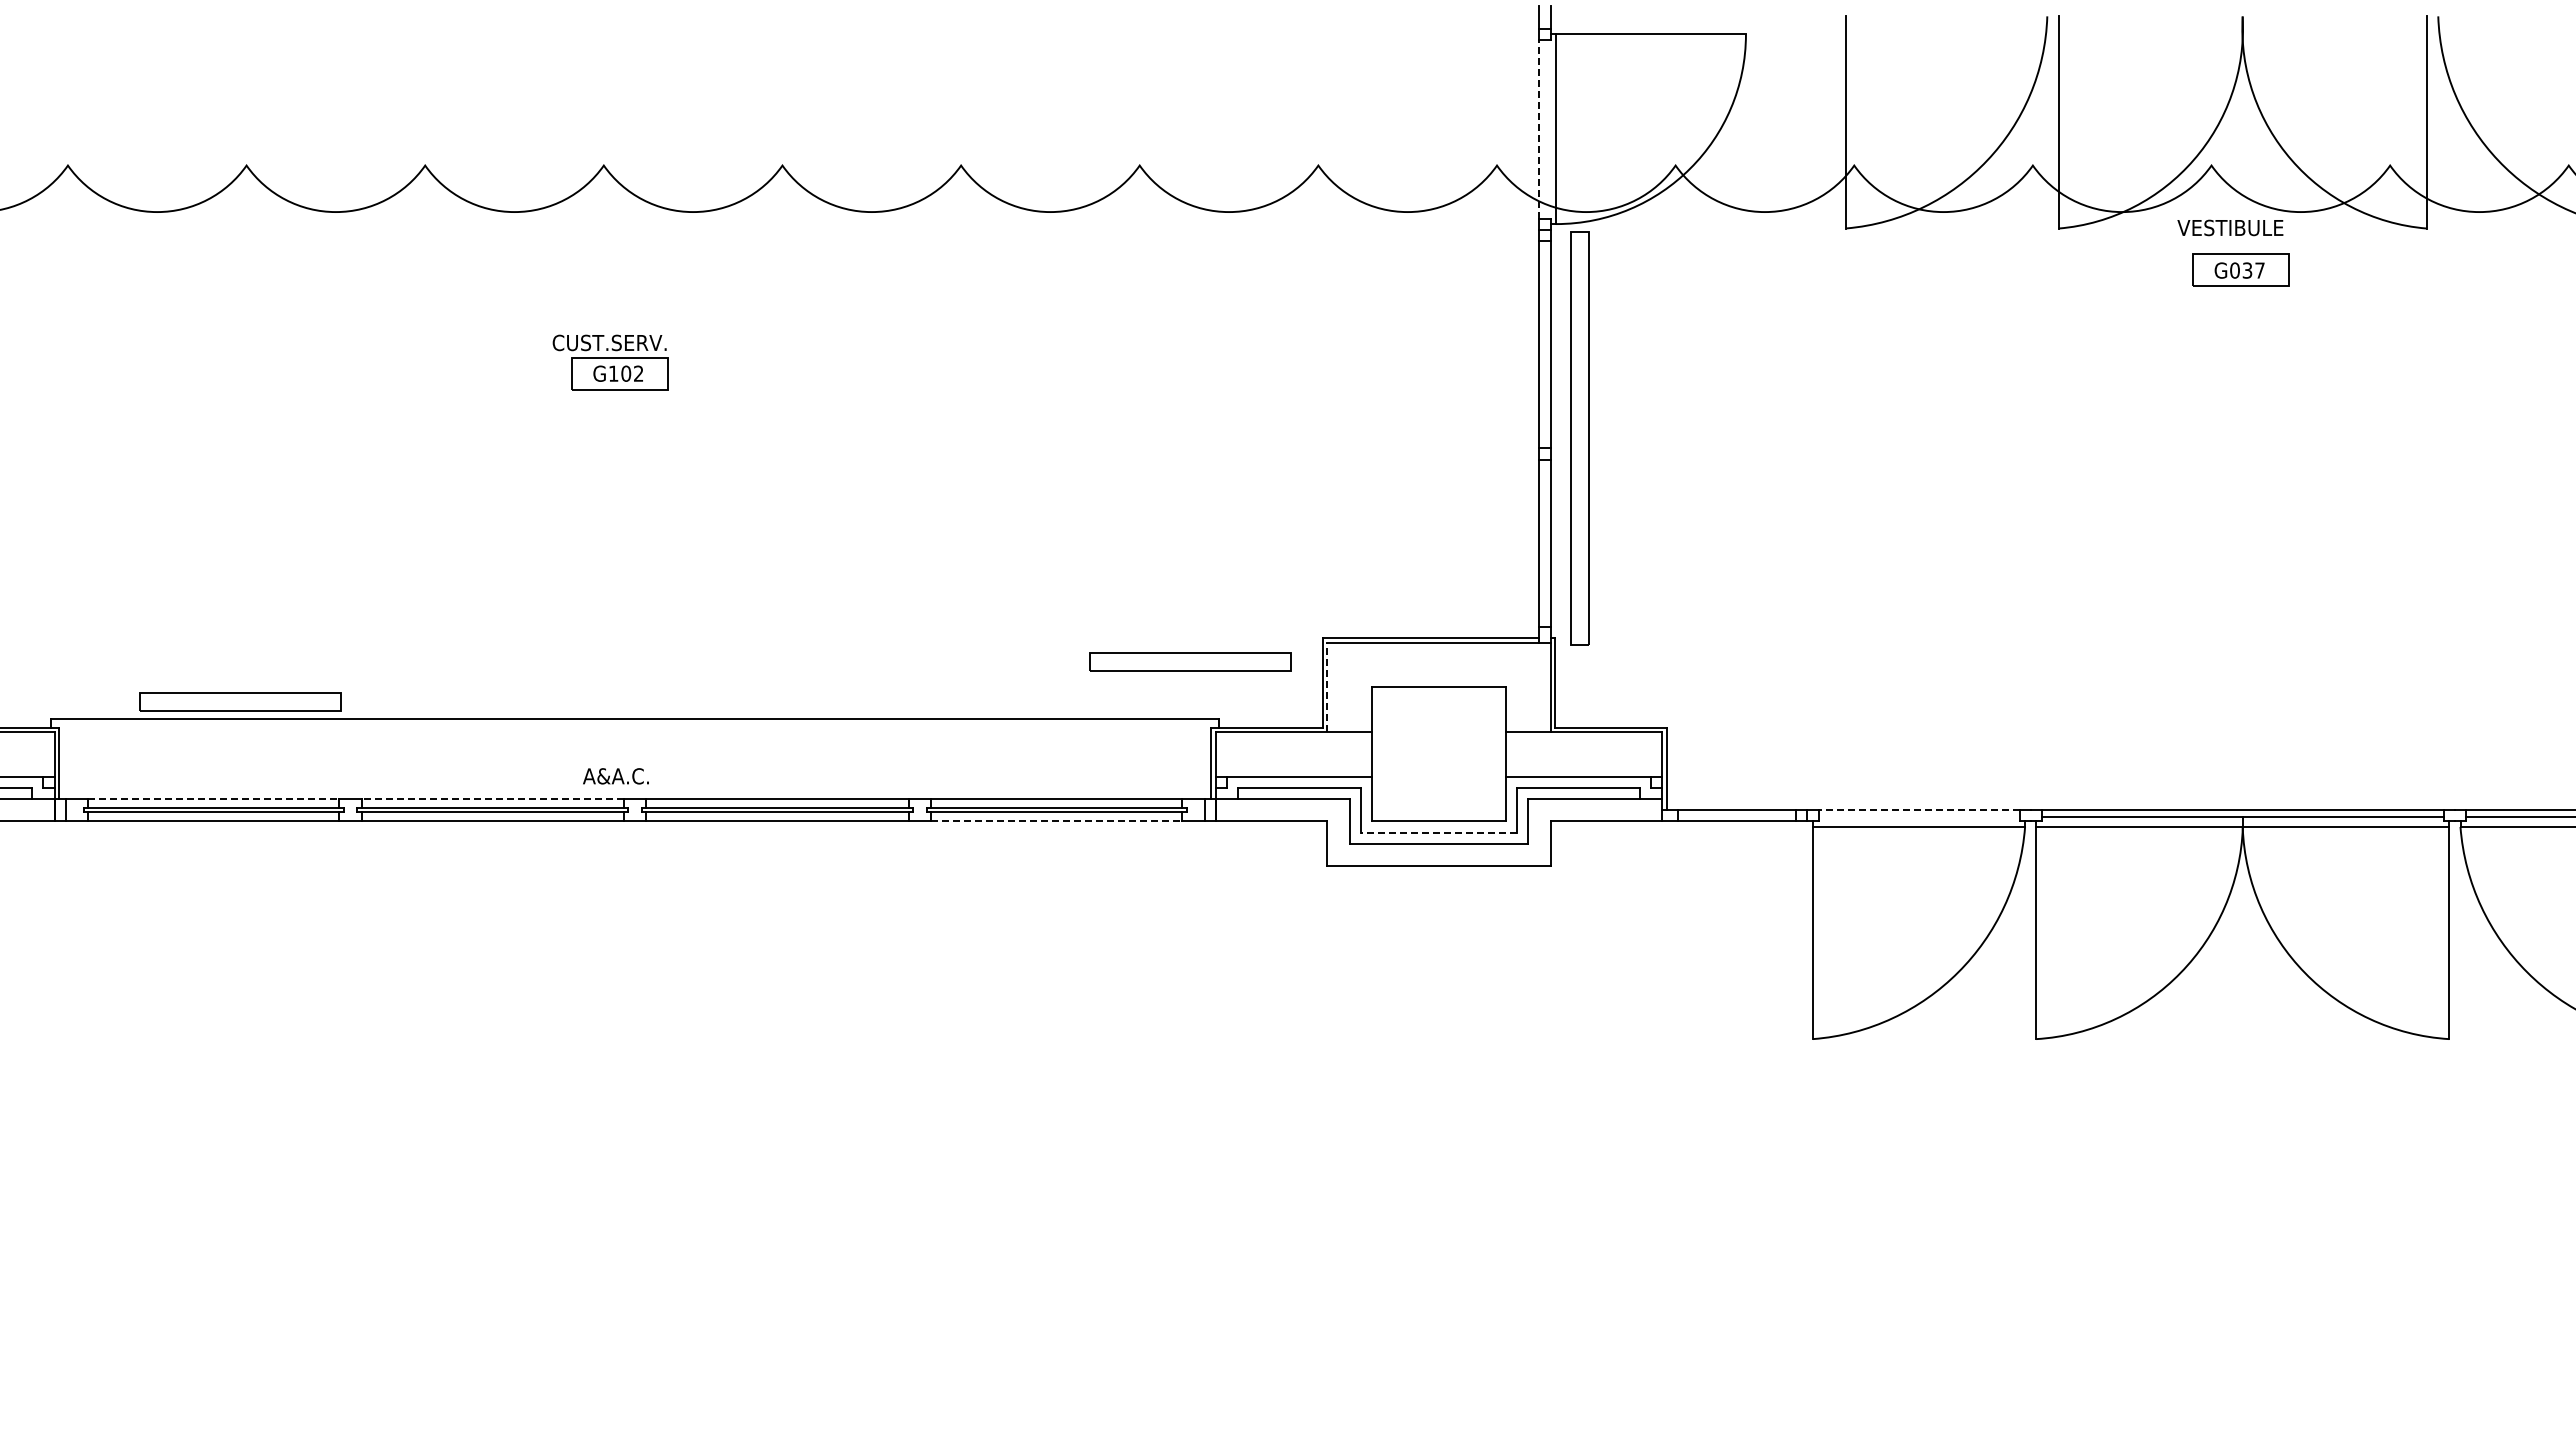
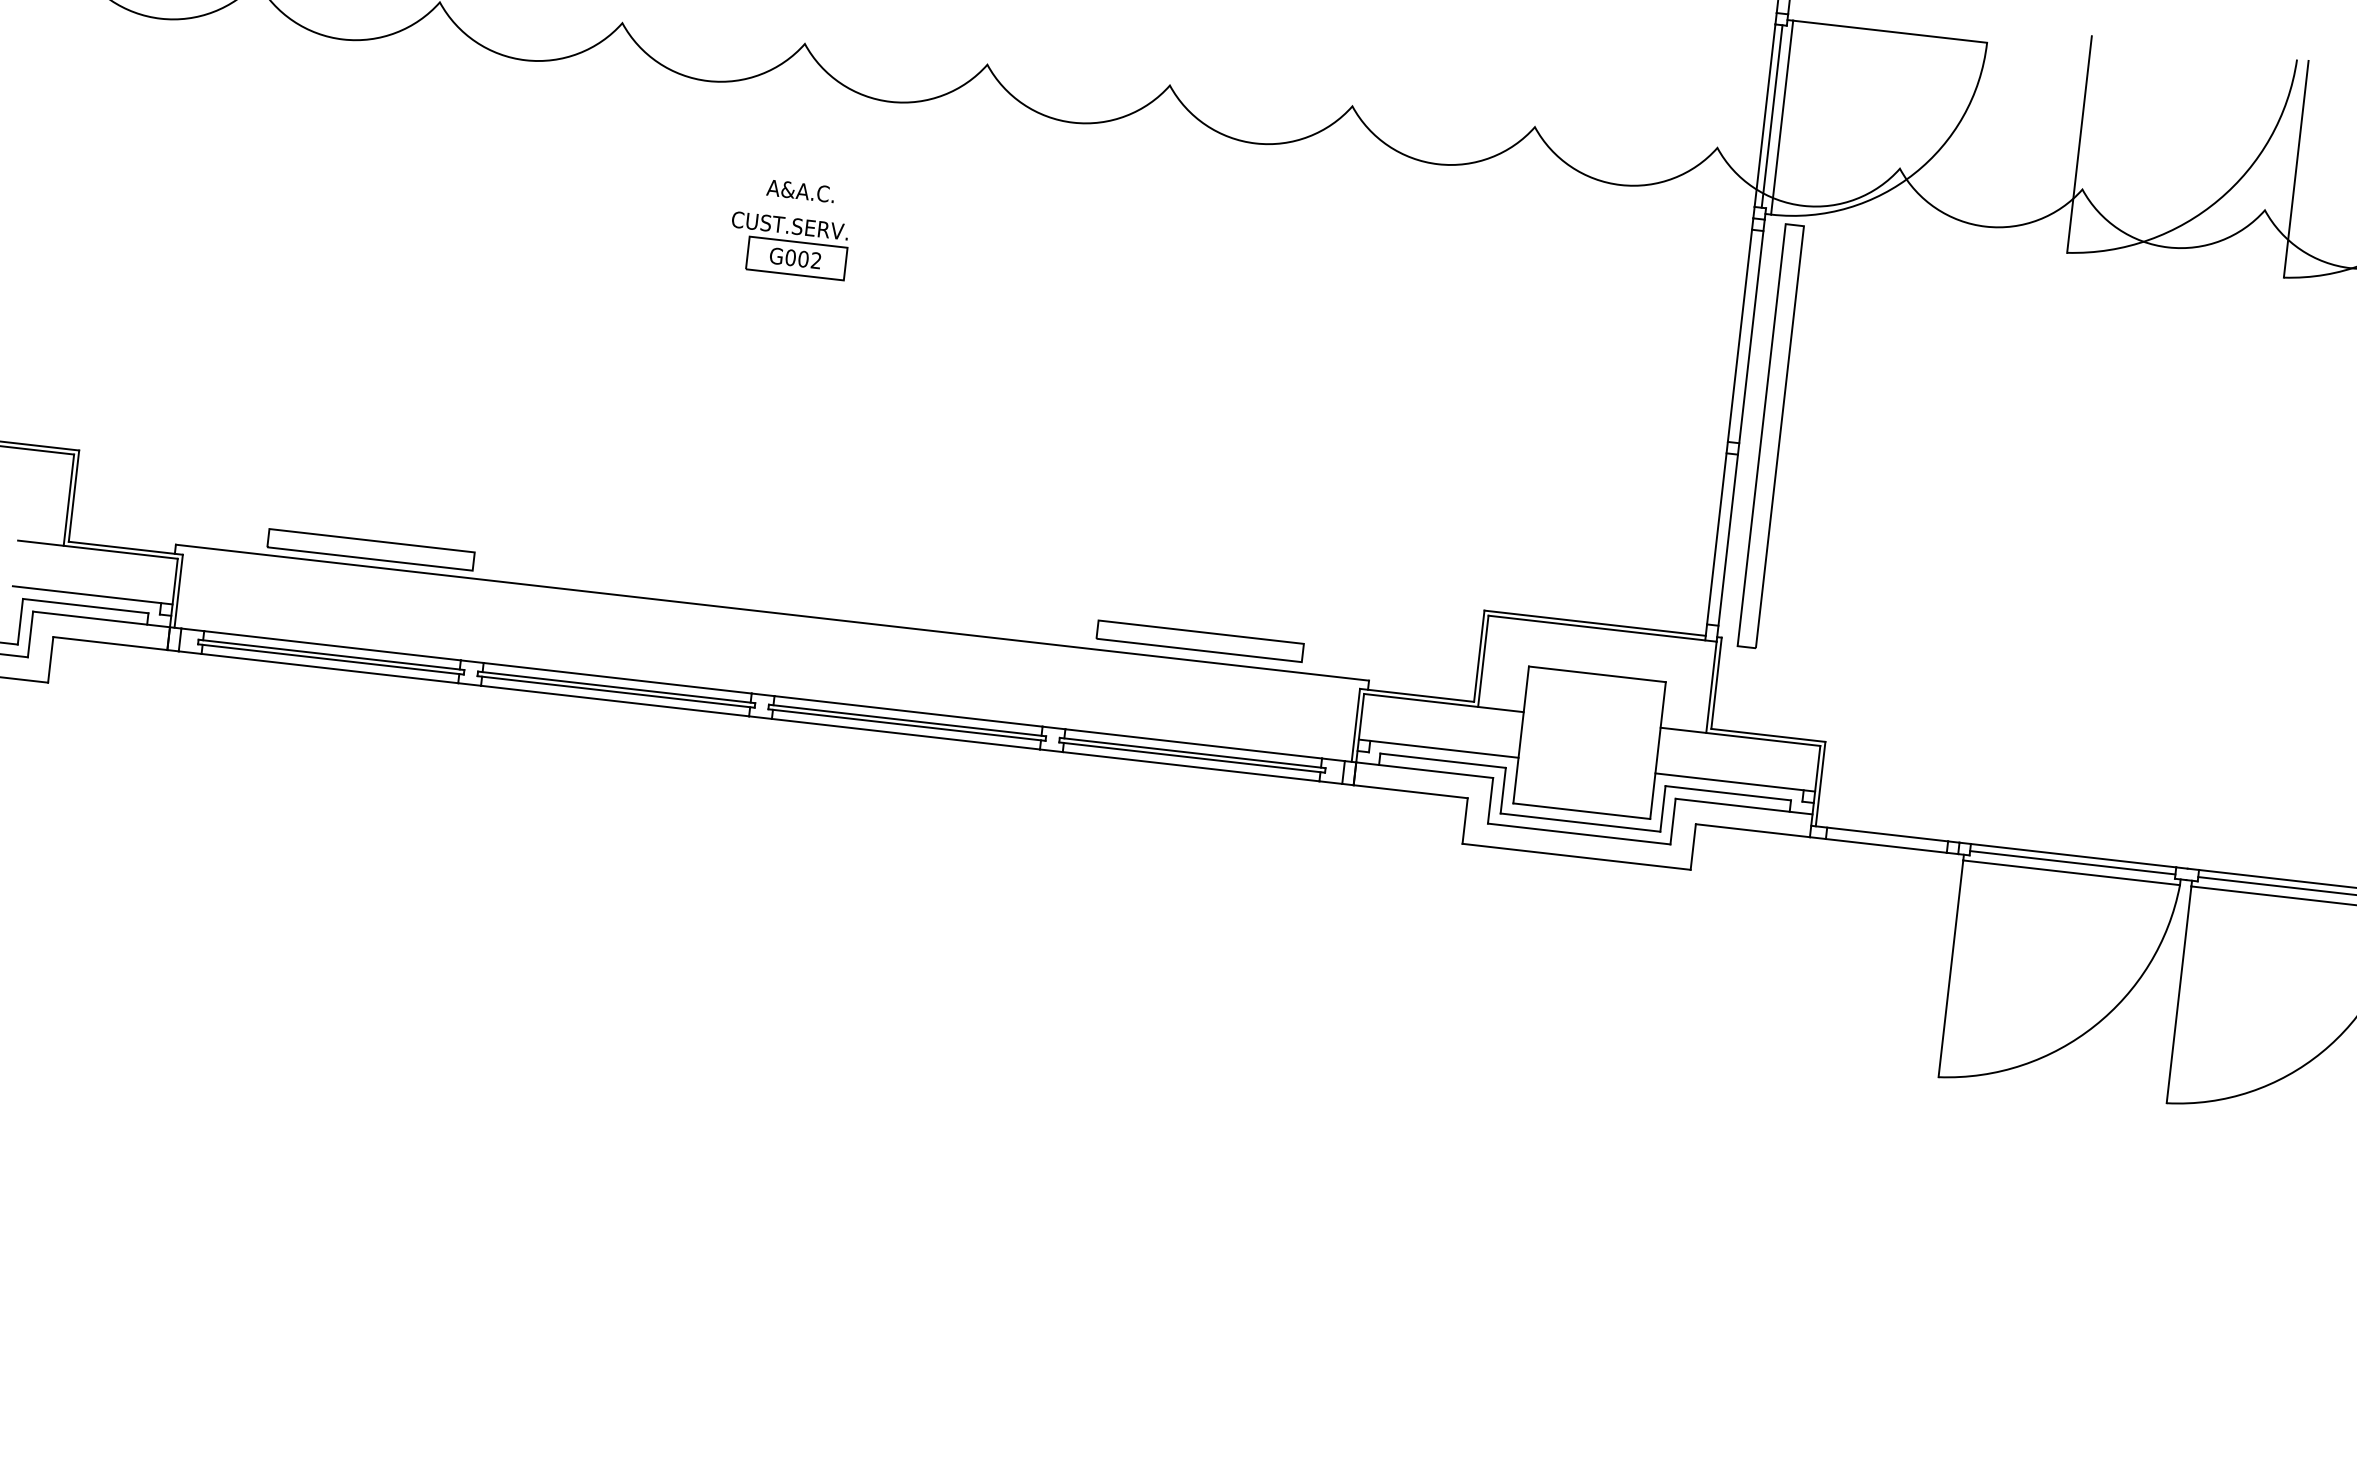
line: (1539, 128) -> (1765, 114), dashed -> solid
line: (1546, 128) -> (1772, 115), added
text: (613, 373) -> (790, 257), G102 -> G002
part: (1190, 661) -> (1200, 640), moved
line: (1327, 687) -> (1483, 661), dashed -> solid
text: (615, 776) -> (800, 191), moved
line: (213, 799) -> (332, 646), dashed -> solid
line: (492, 799) -> (617, 678), dashed -> solid
line: (1918, 810) -> (2073, 855), dashed -> solid
line: (1918, 817) -> (2072, 863), added
line: (1056, 821) -> (1191, 766), dashed -> solid
line: (1438, 832) -> (1580, 822), dashed -> solid

